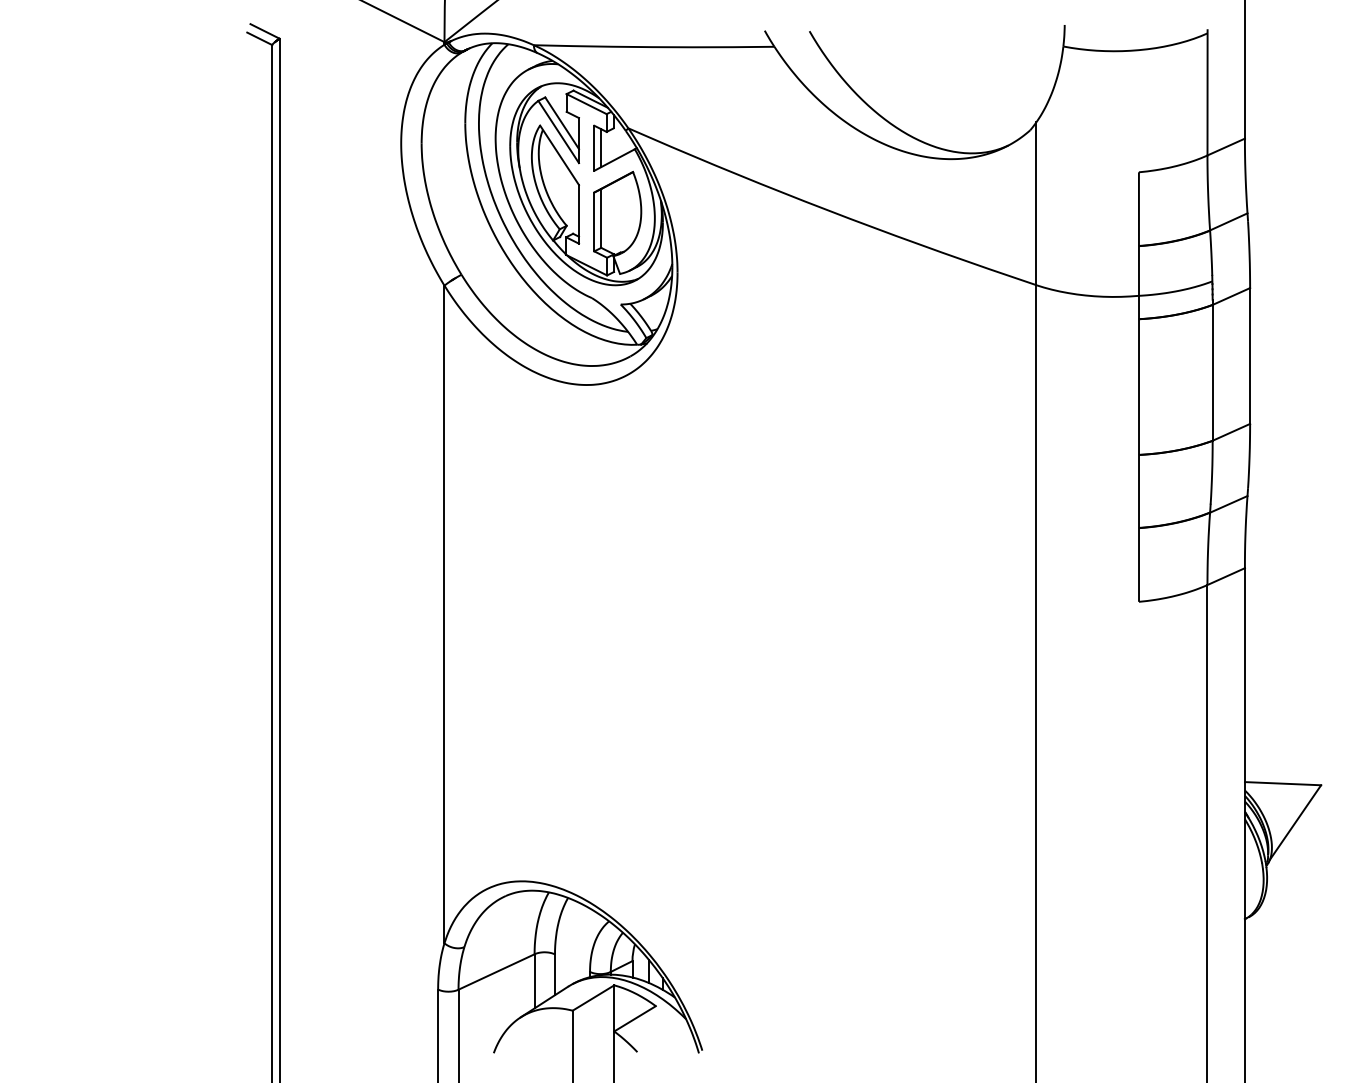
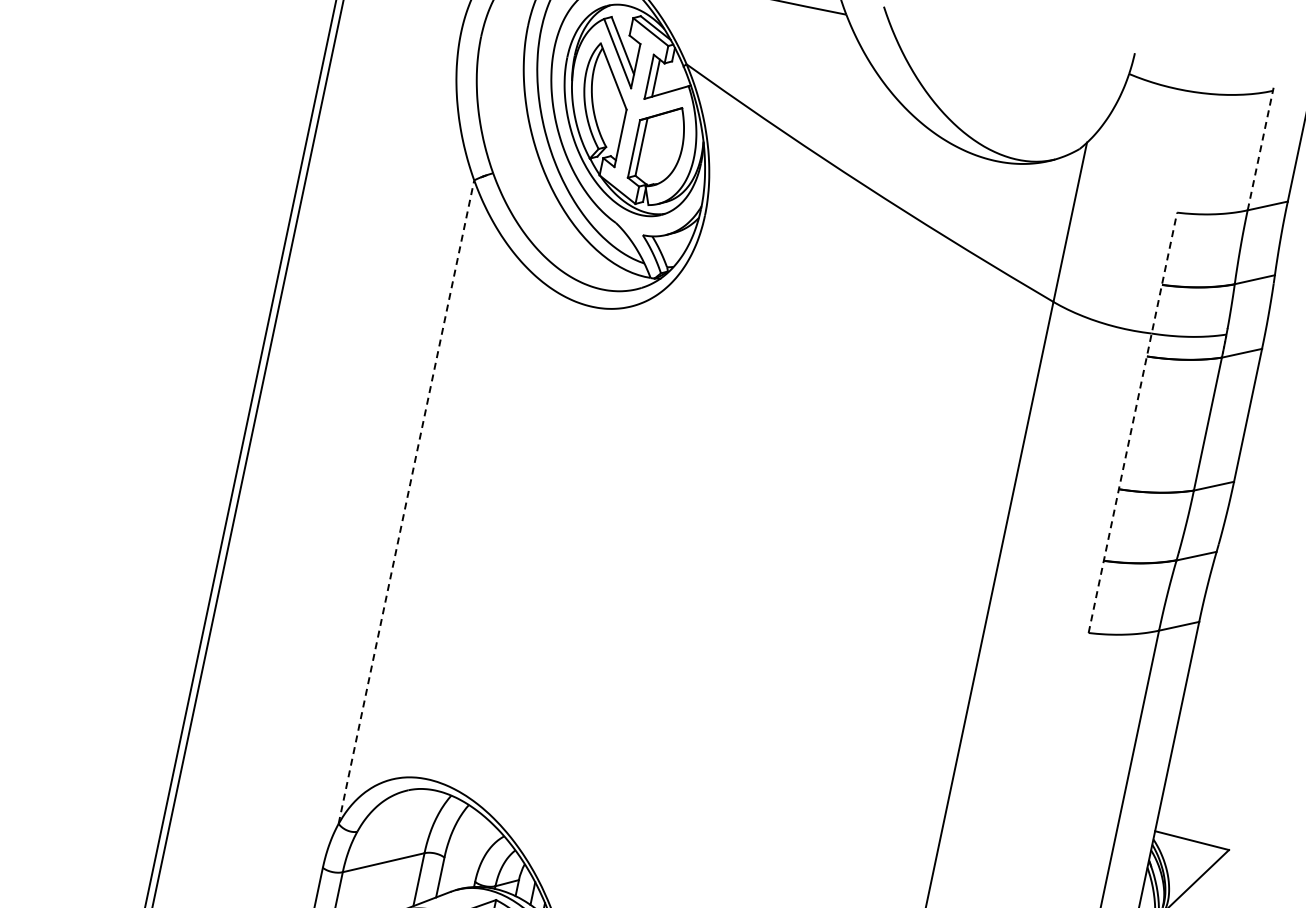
line: (1207, 92) -> (1260, 148), solid -> dashed
line: (1138, 385) -> (1132, 421), solid -> dashed
line: (444, 614) -> (406, 502), solid -> dashed

